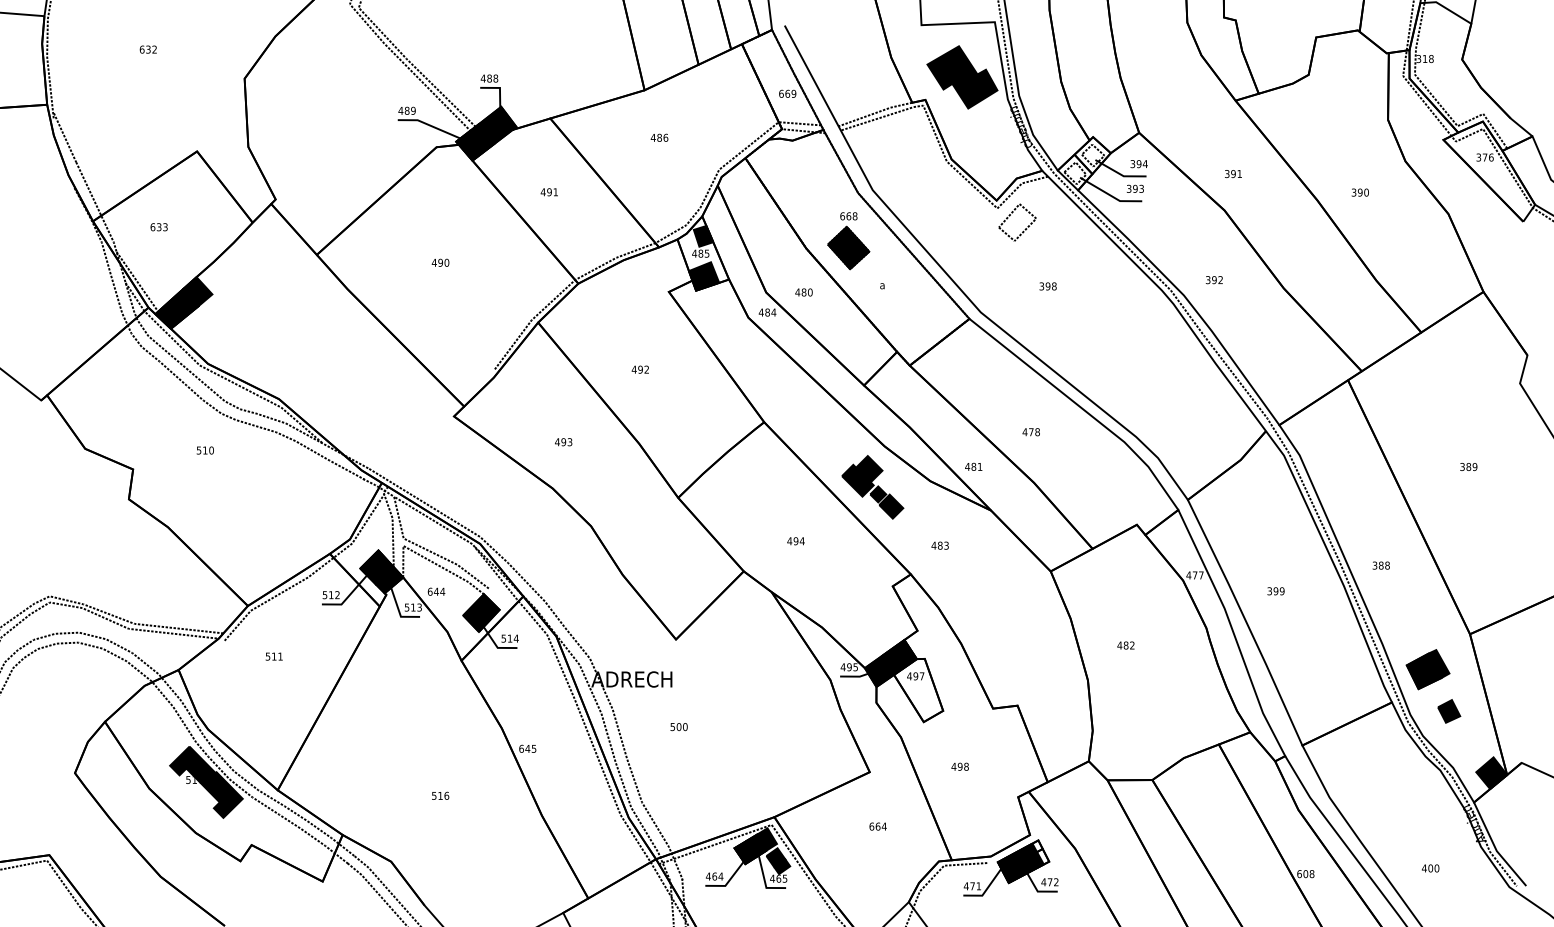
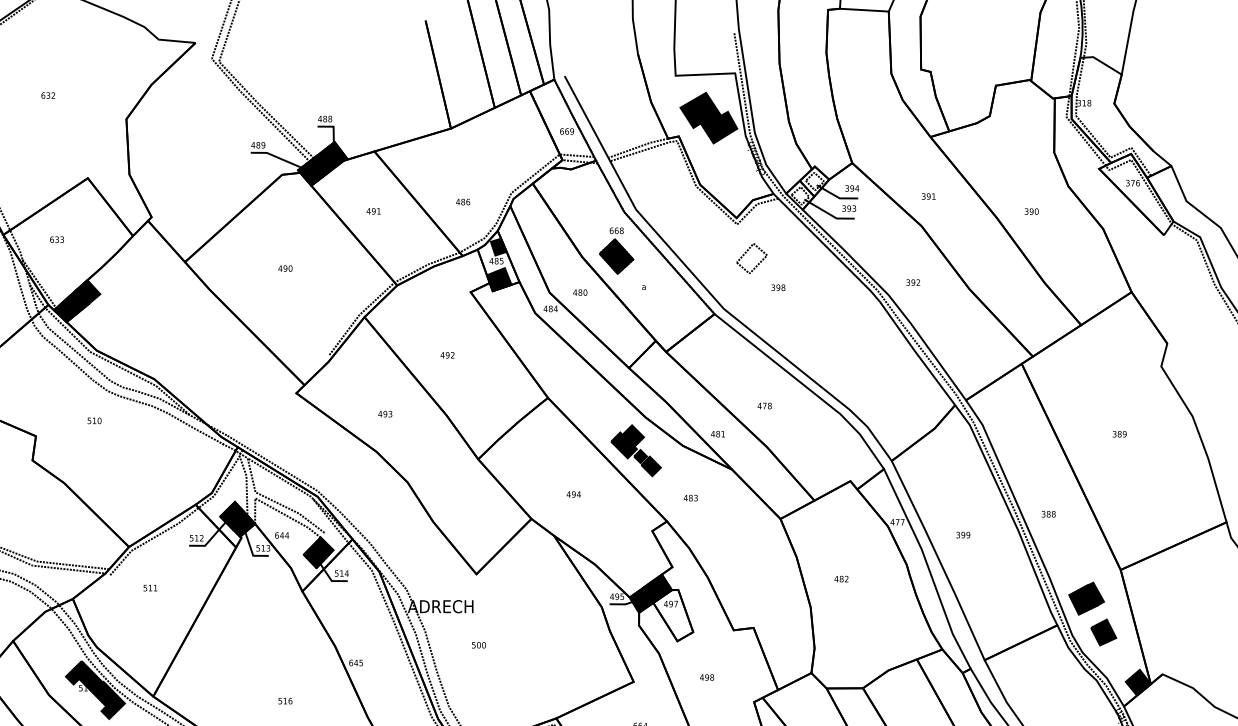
text: (659, 137) -> (463, 201), moved
part: (1008, 218) -> (744, 255), moved
part: (1449, 711) -> (1104, 632), size x1.4

